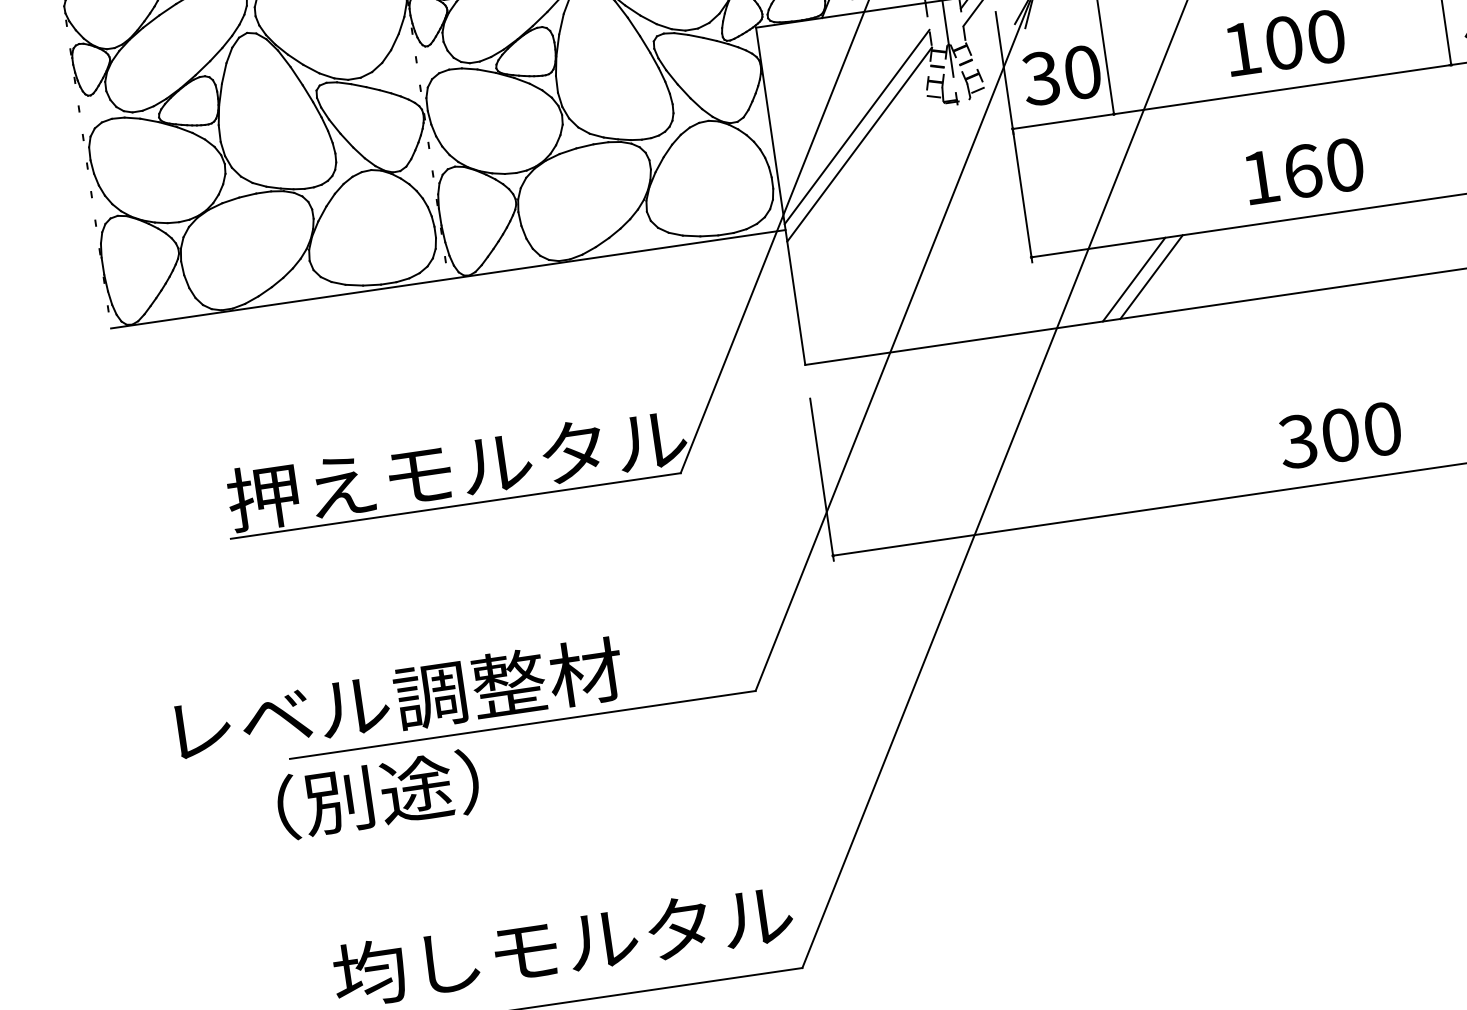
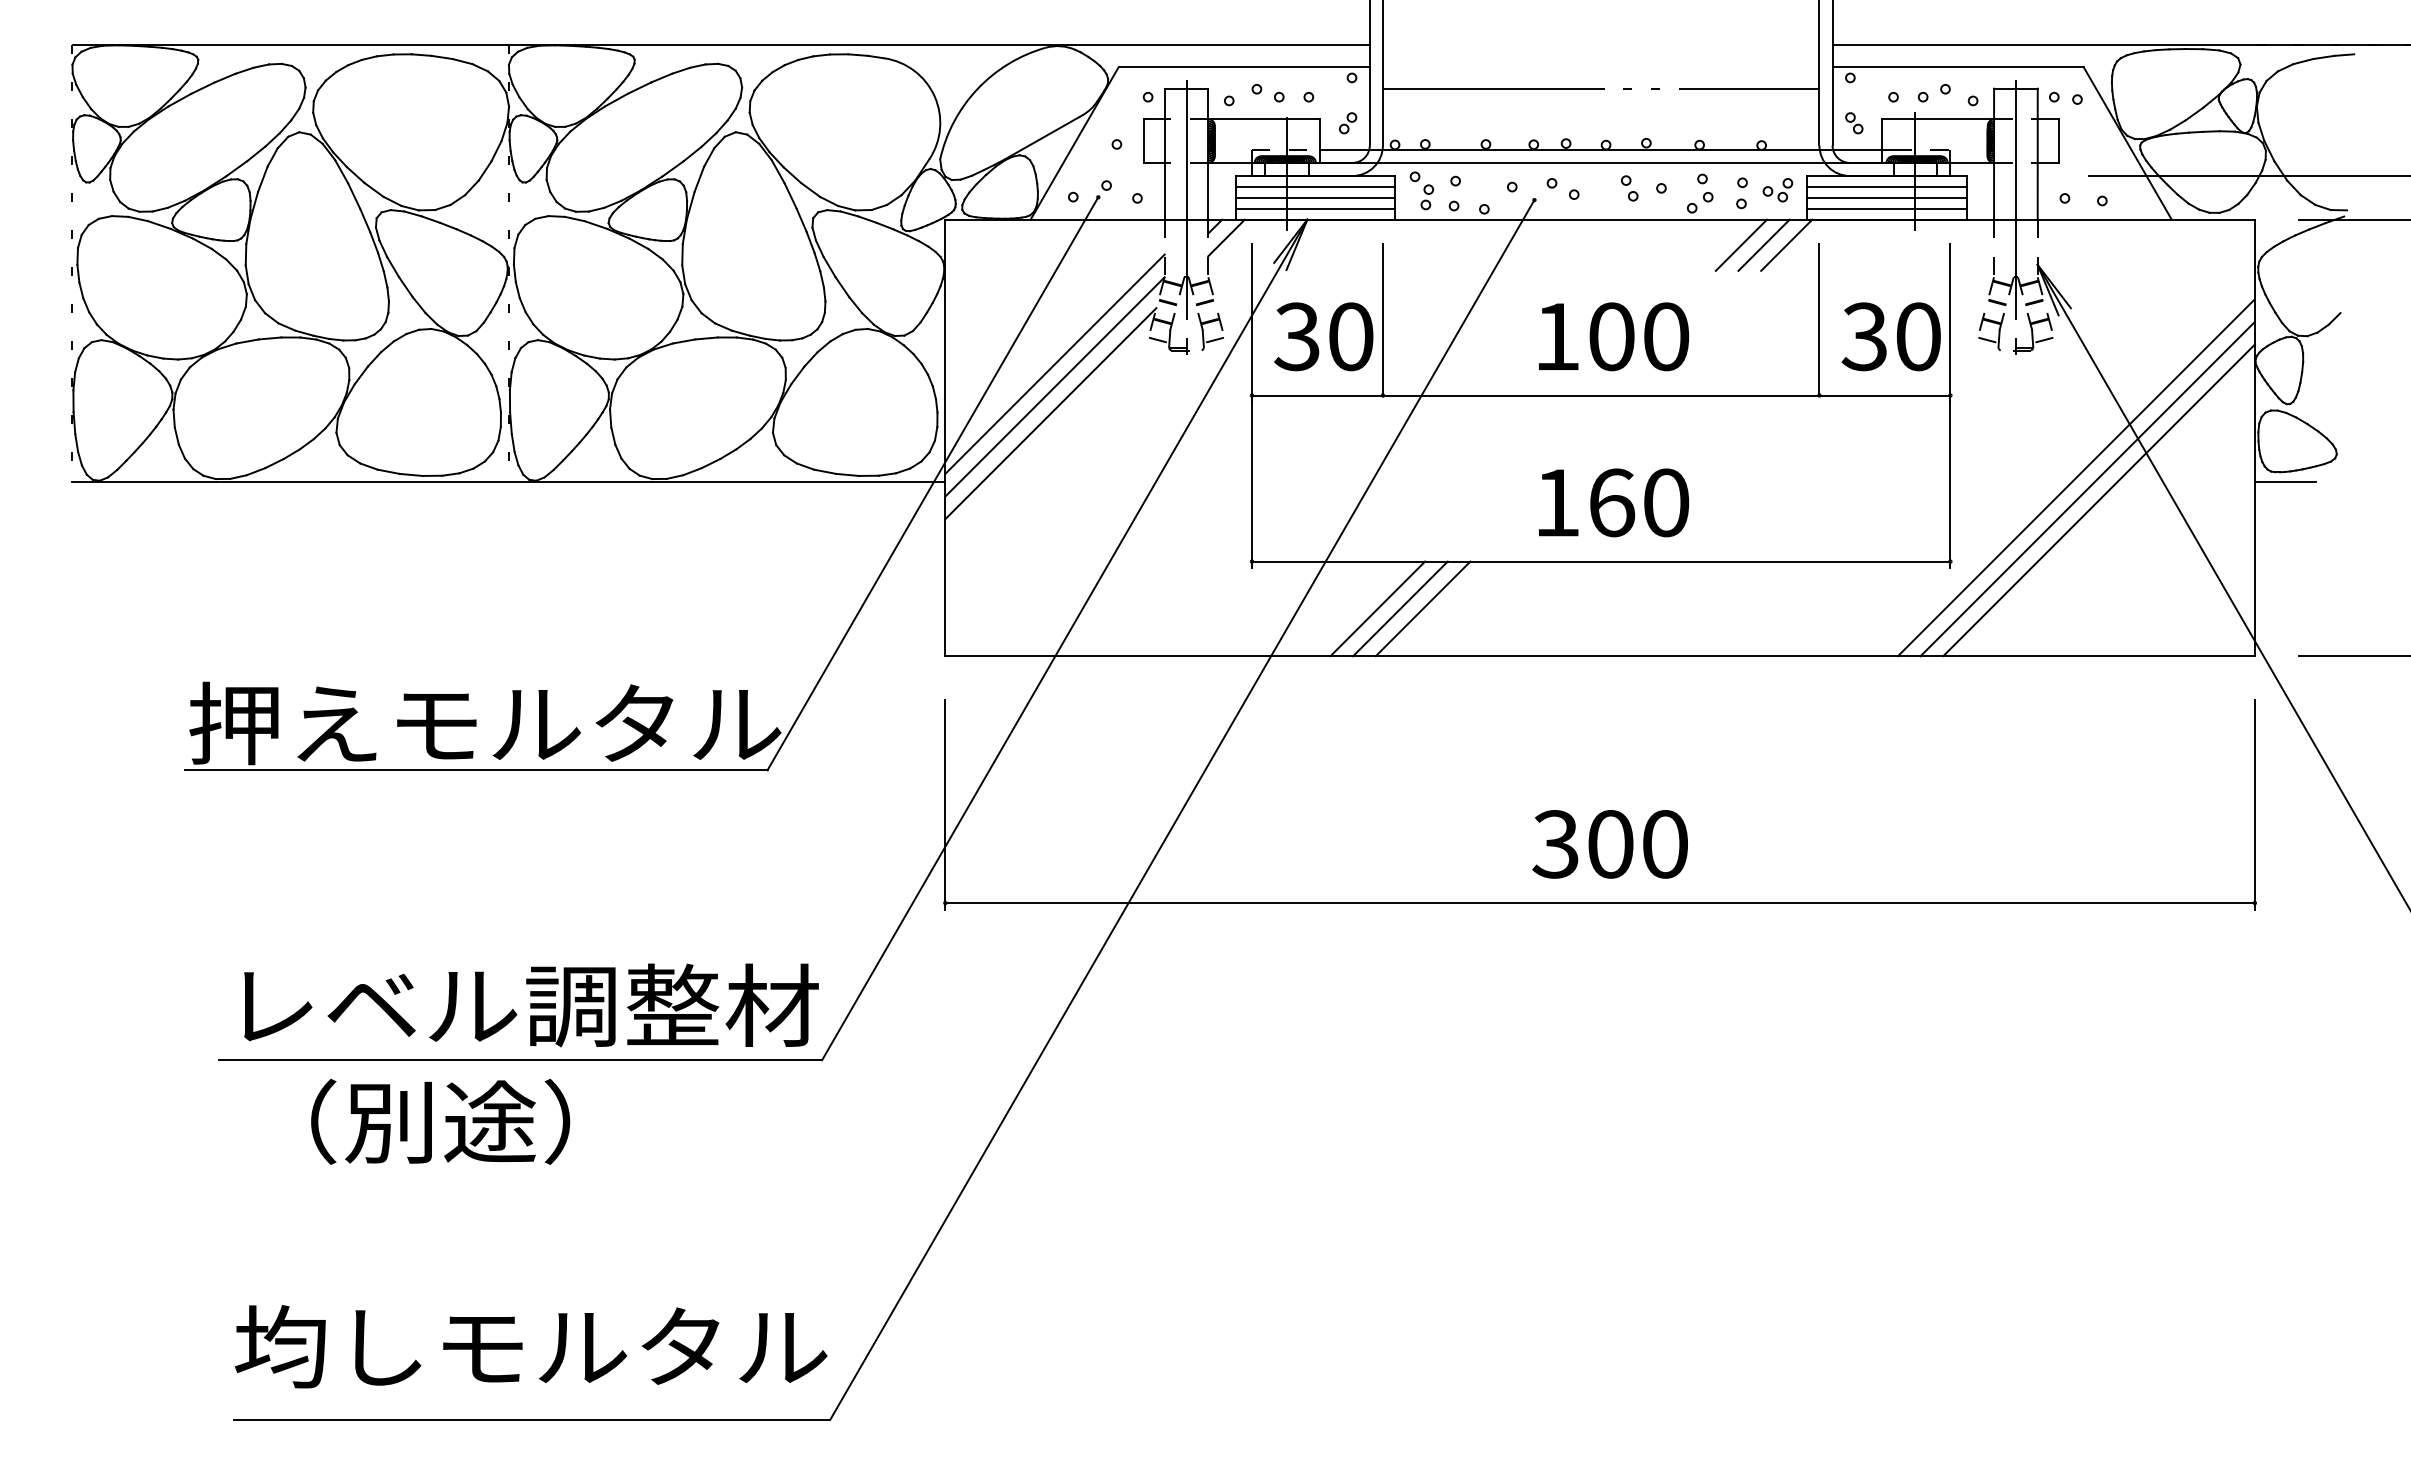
line: (859, 165) -> (1050, 413), added
line: (1168, 274) -> (1422, 608), added
text: (399, 699) -> (531, 1005), moved
text: (378, 794) -> (440, 1121), moved

